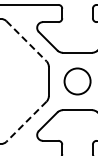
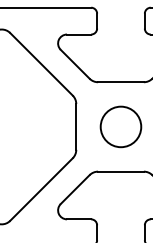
line: (26, 41) -> (41, 64), dashed -> solid
line: (26, 122) -> (41, 190), dashed -> solid

